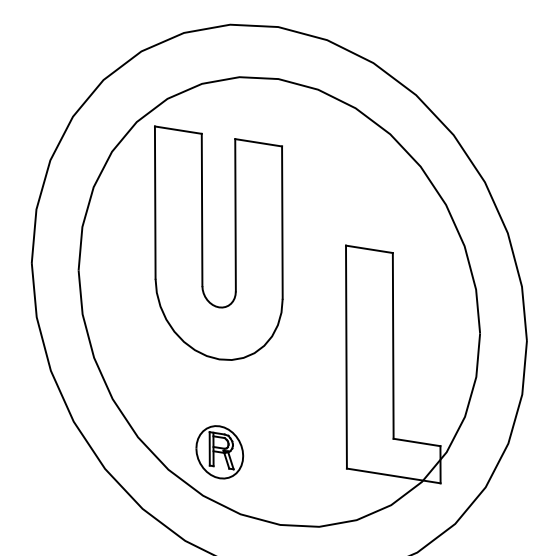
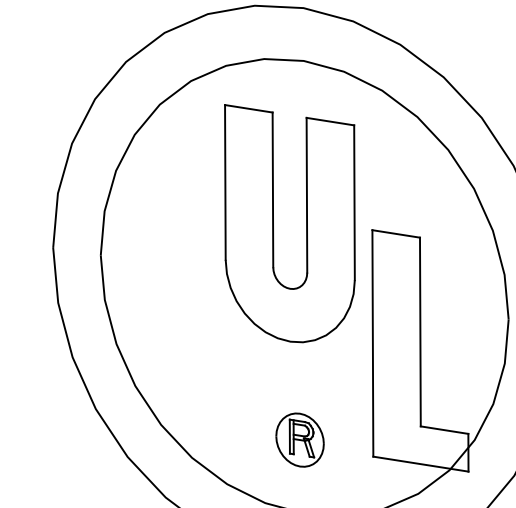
part: (203, 242) -> (274, 222), moved
part: (219, 452) -> (299, 440), moved

